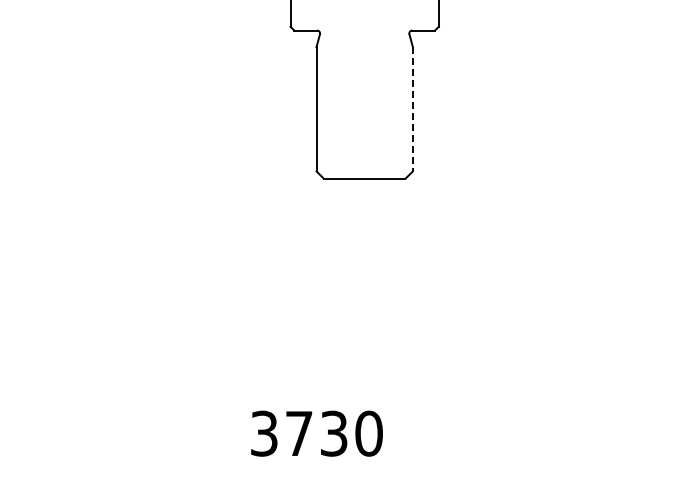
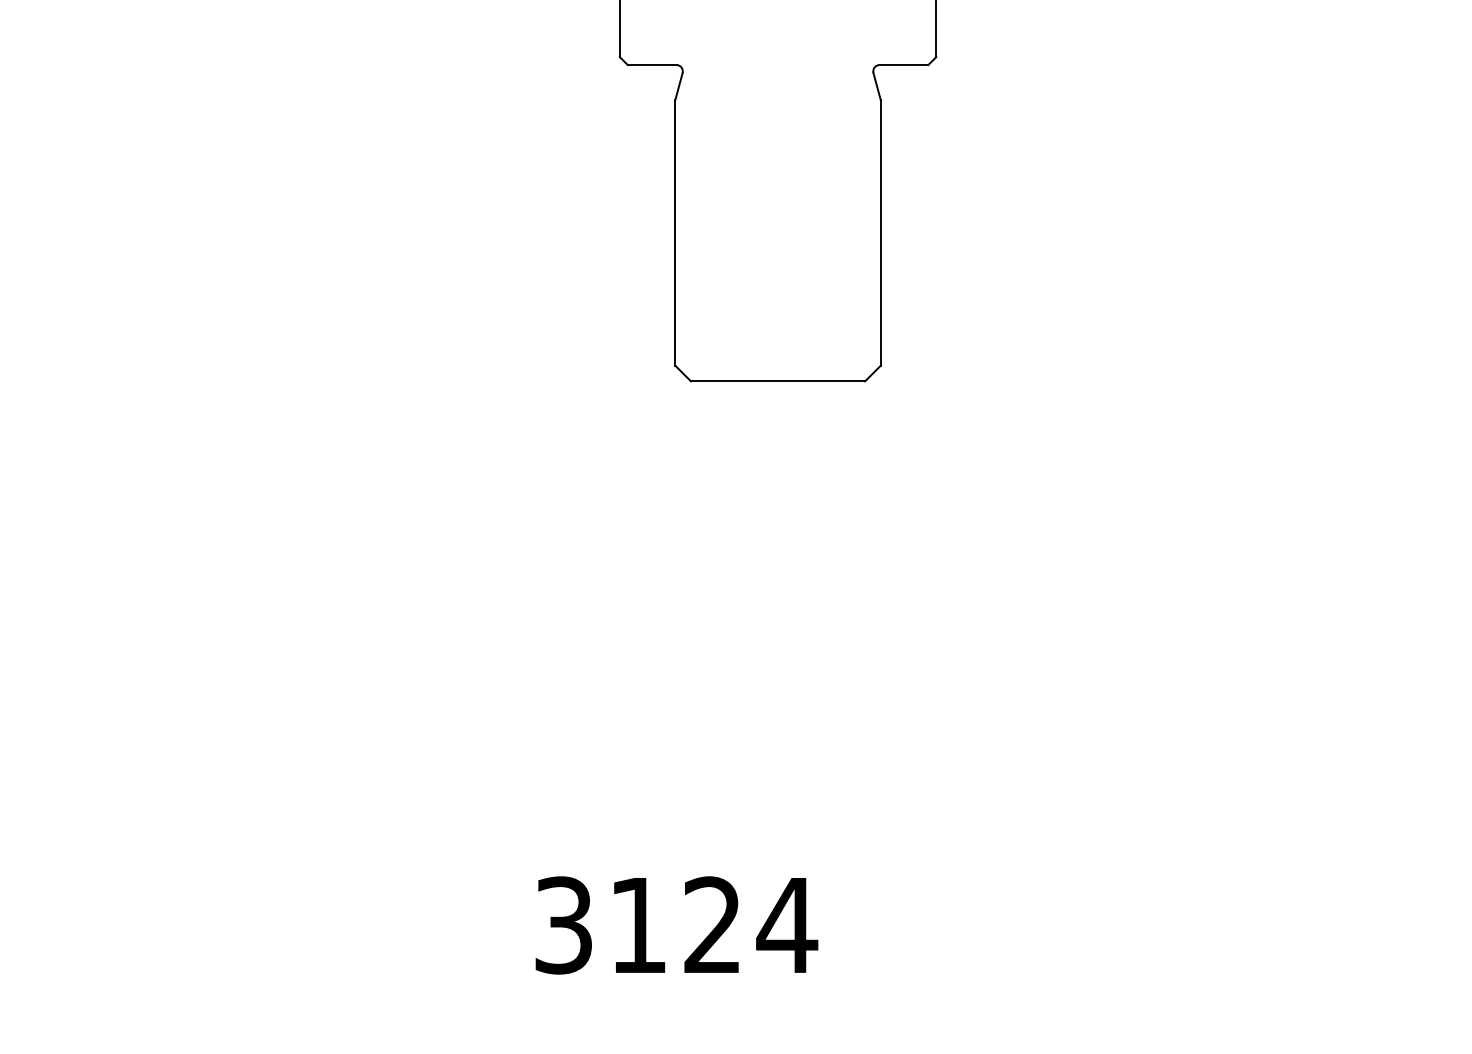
line: (412, 109) -> (880, 233), dashed -> solid
text: (334, 433) -> (713, 924), 3730 -> 3124

